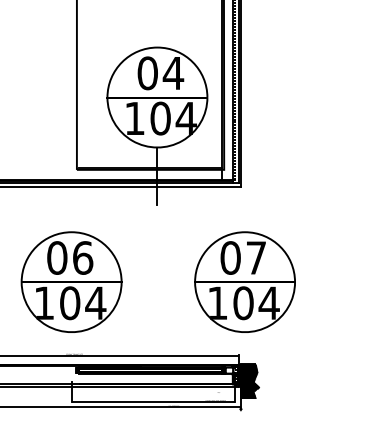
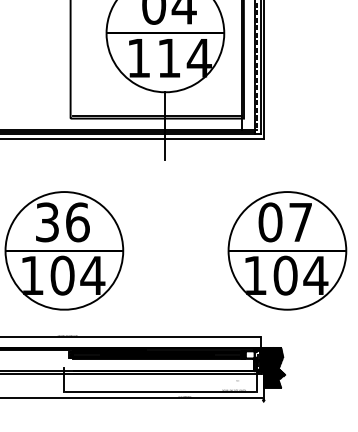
text: (160, 118) -> (169, 58), 104 -> 114
text: (57, 257) -> (47, 221), 06 -> 36
part: (244, 281) -> (286, 250), moved

